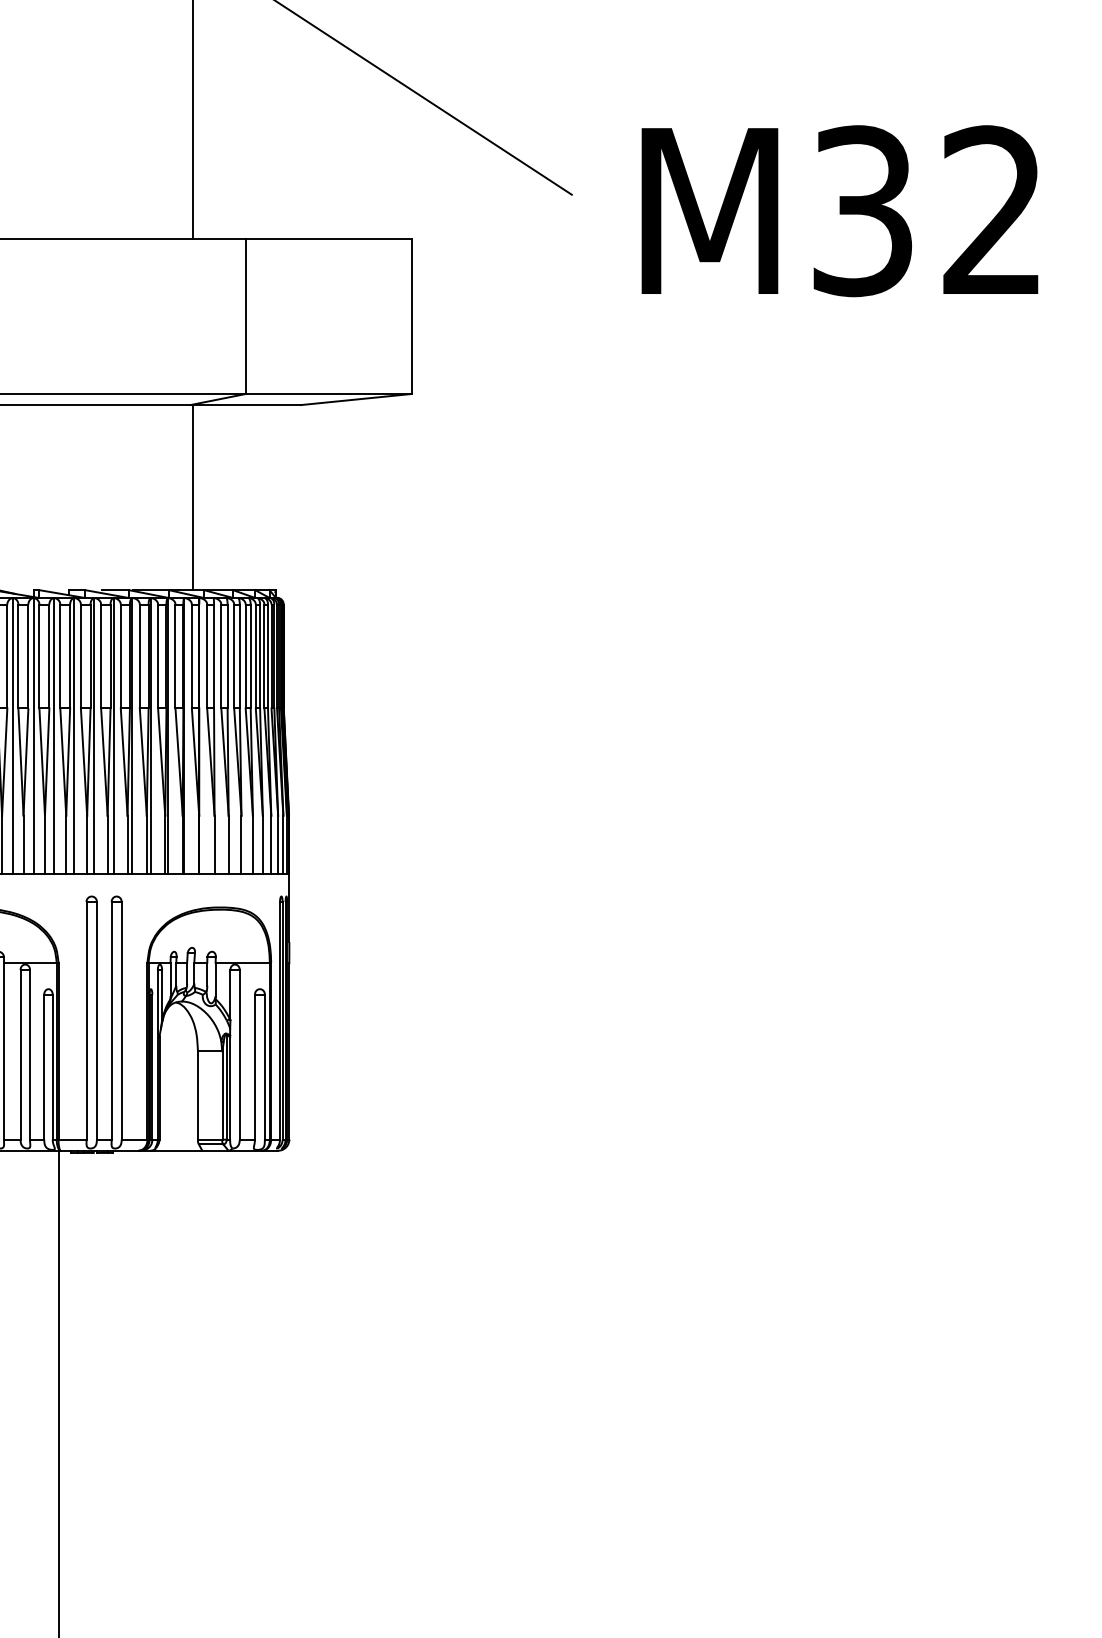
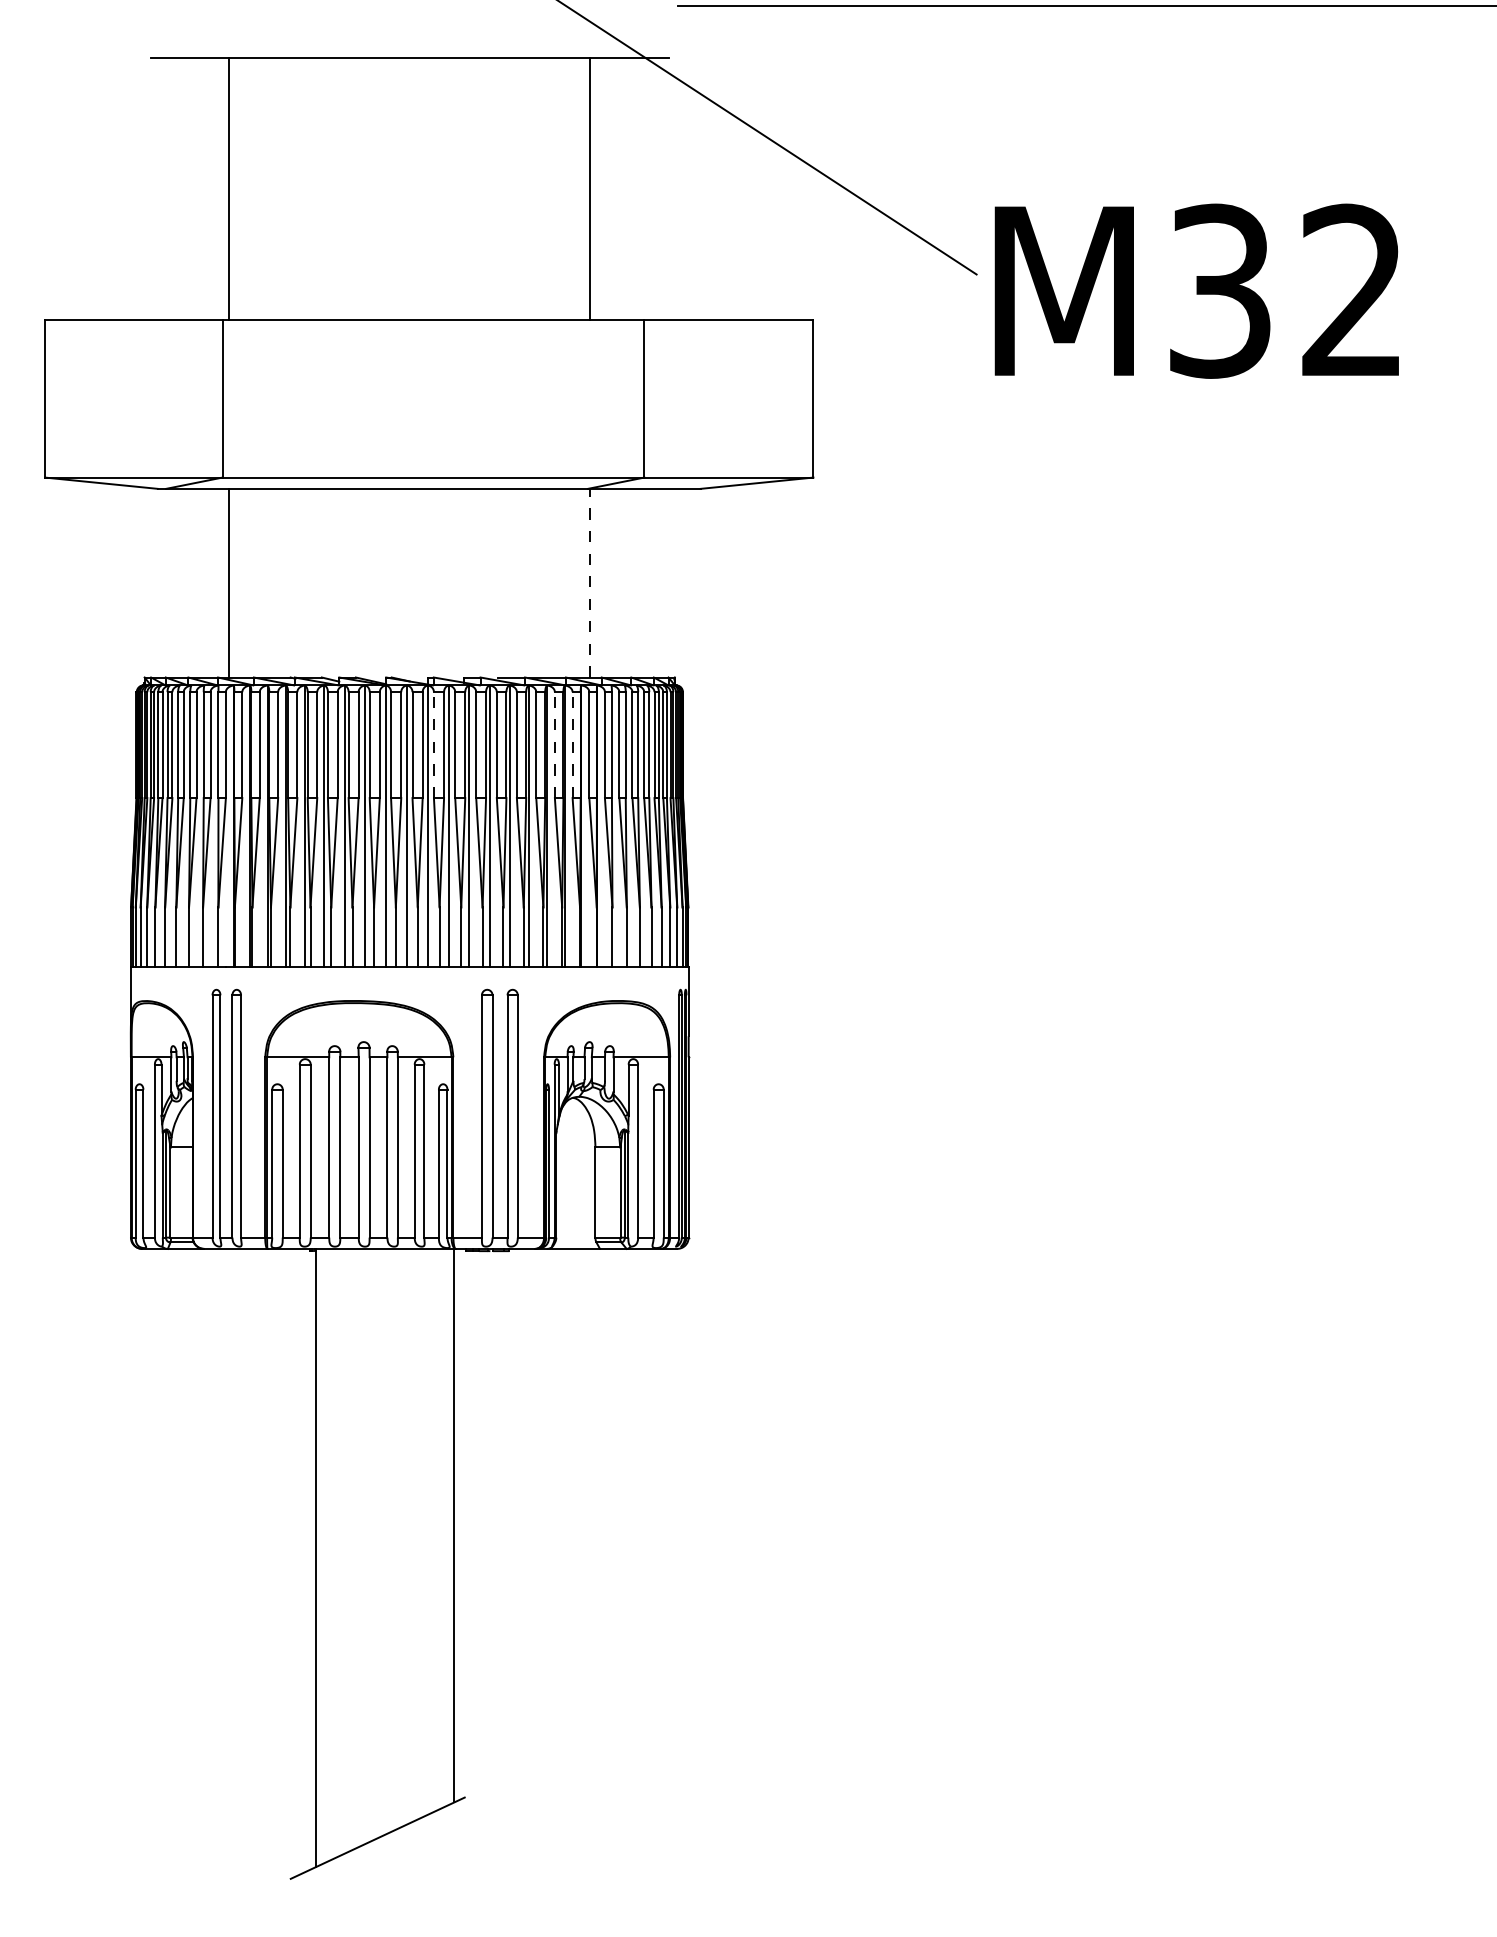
text: (839, 210) -> (1196, 290), moved
line: (193, 496) -> (590, 582), solid -> dashed
line: (38, 656) -> (433, 745), solid -> dashed
line: (157, 656) -> (554, 745), solid -> dashed
line: (175, 656) -> (572, 745), solid -> dashed

